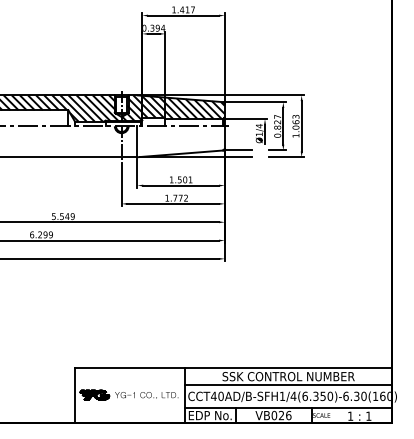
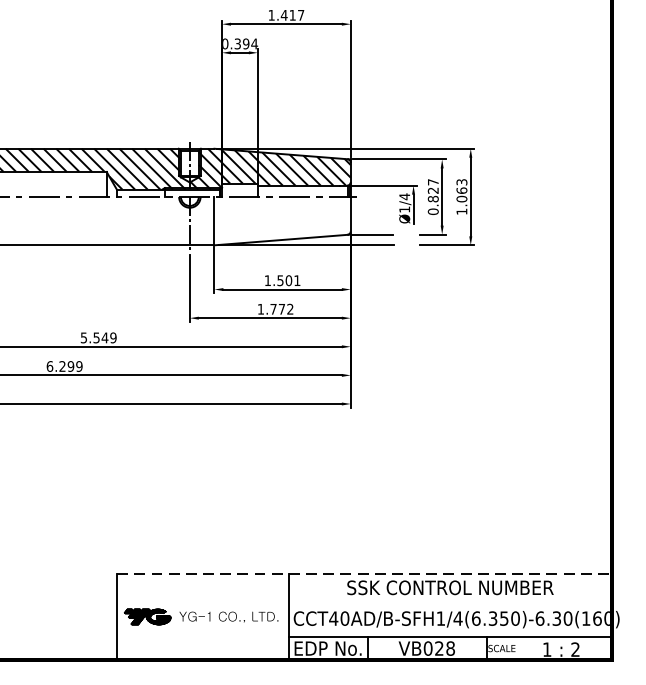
line: (234, 368) -> (365, 575), solid -> dashed
line: (288, 385) -> (450, 601), removed
text: (288, 415) -> (450, 648), VB026 -> VB028
text: (368, 415) -> (575, 648), 1 -> 2

